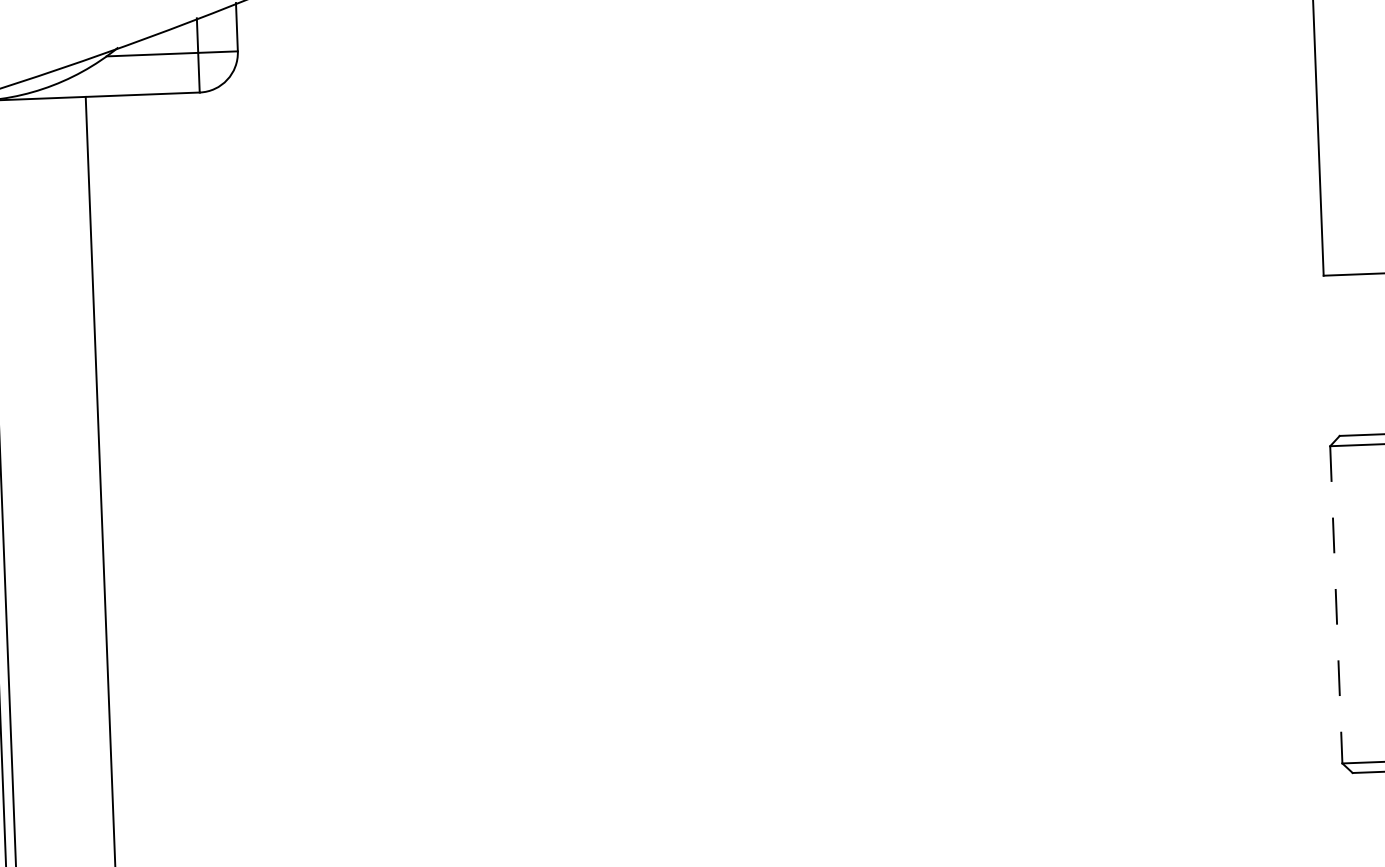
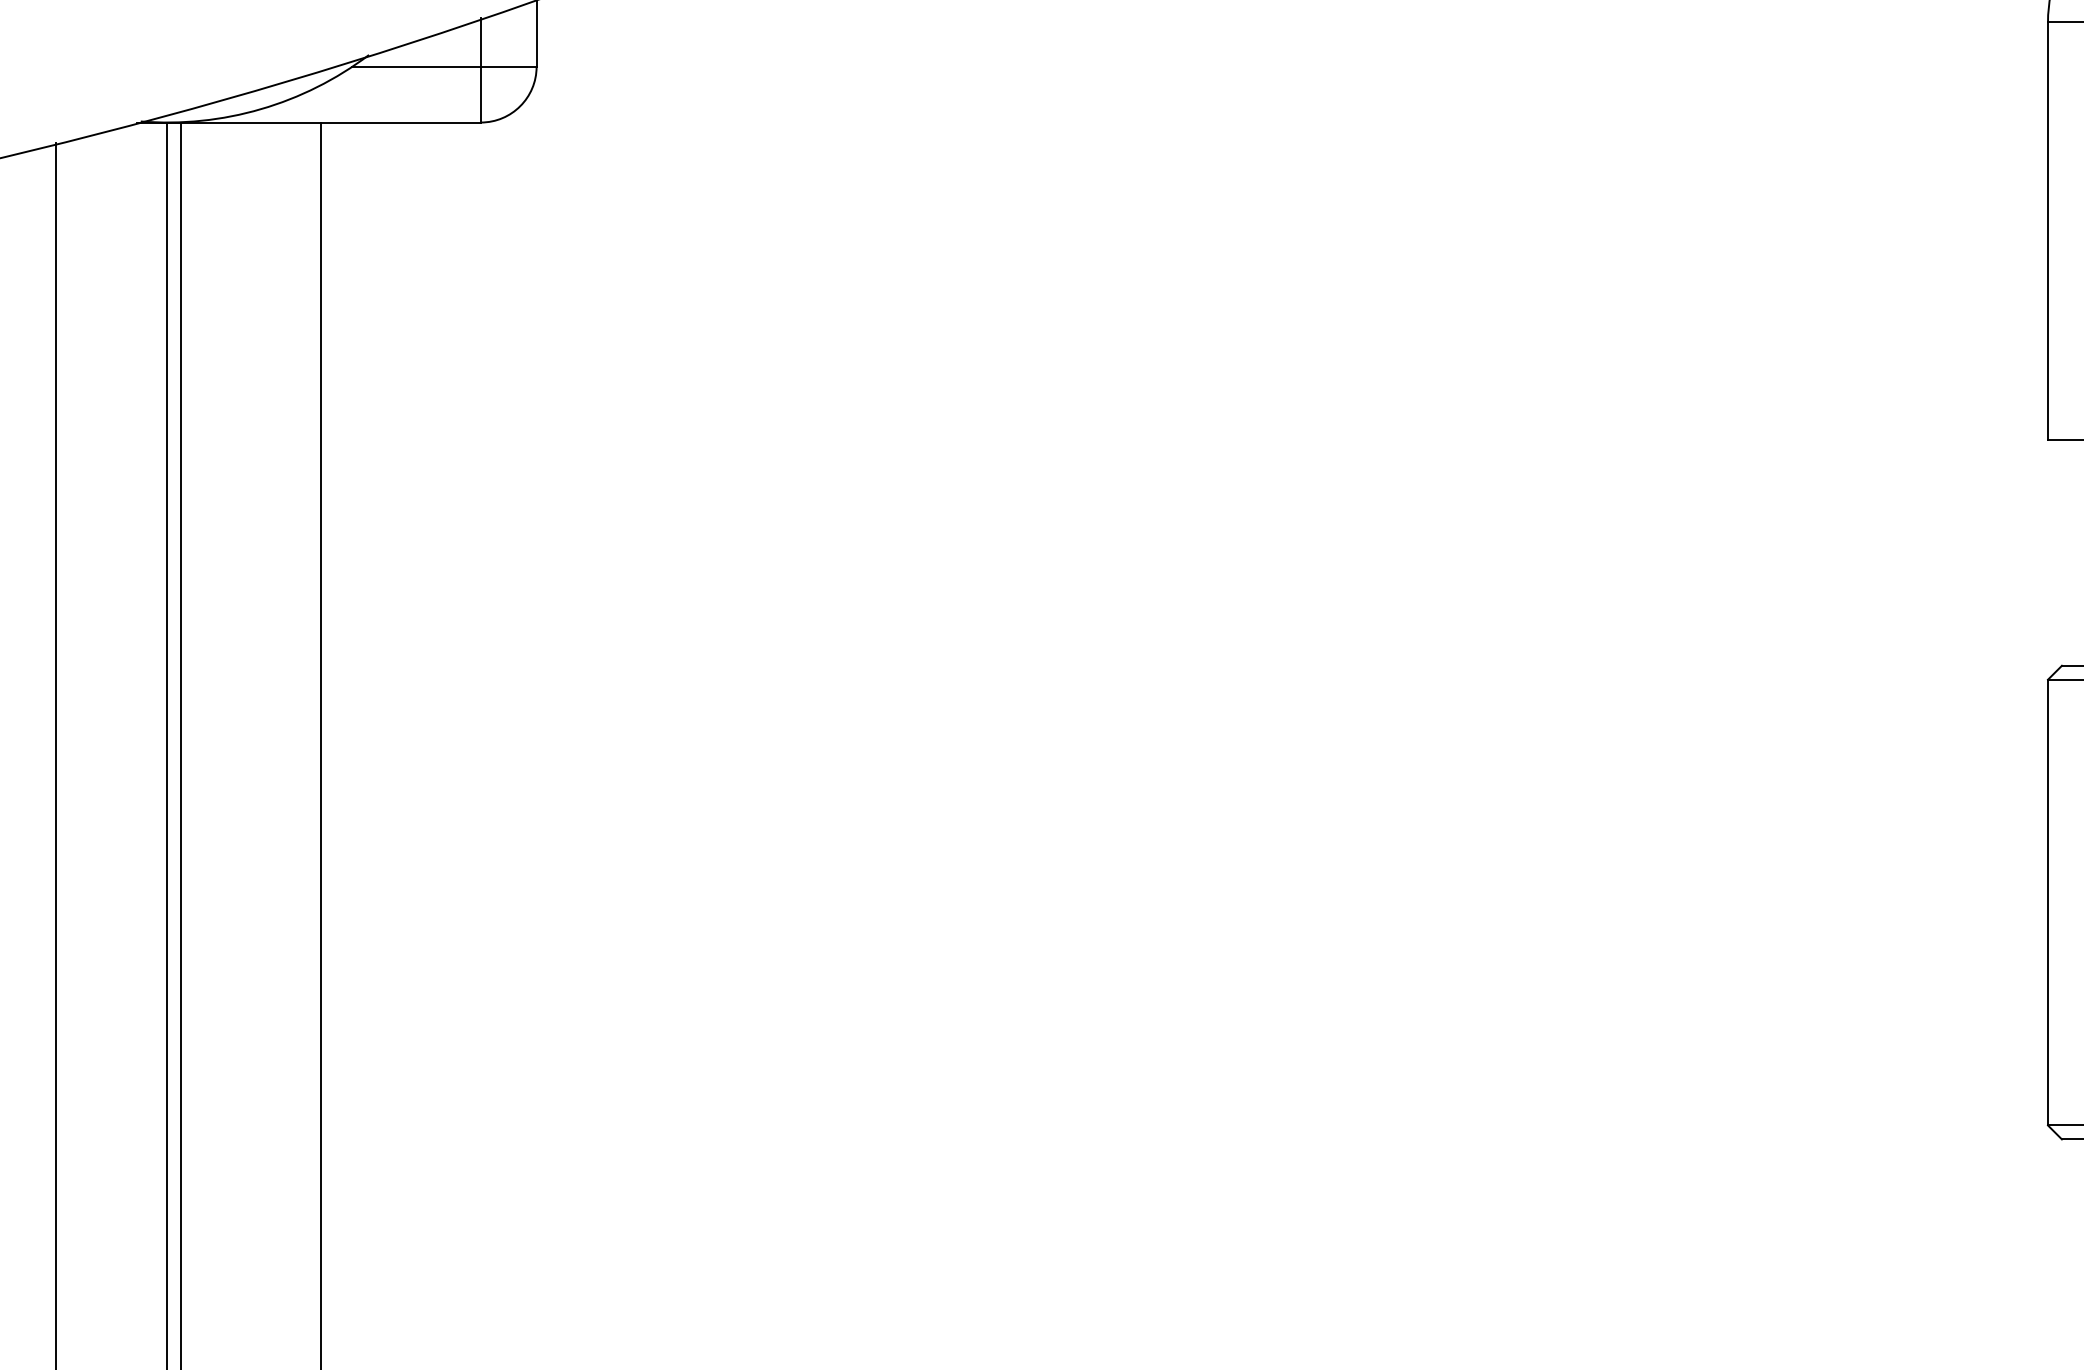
line: (1336, 604) -> (2048, 902), dashed -> solid

